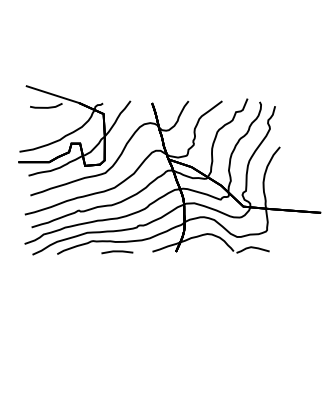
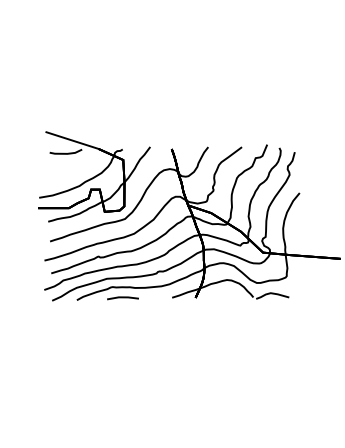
line: (116, 252) -> (122, 298), moved

